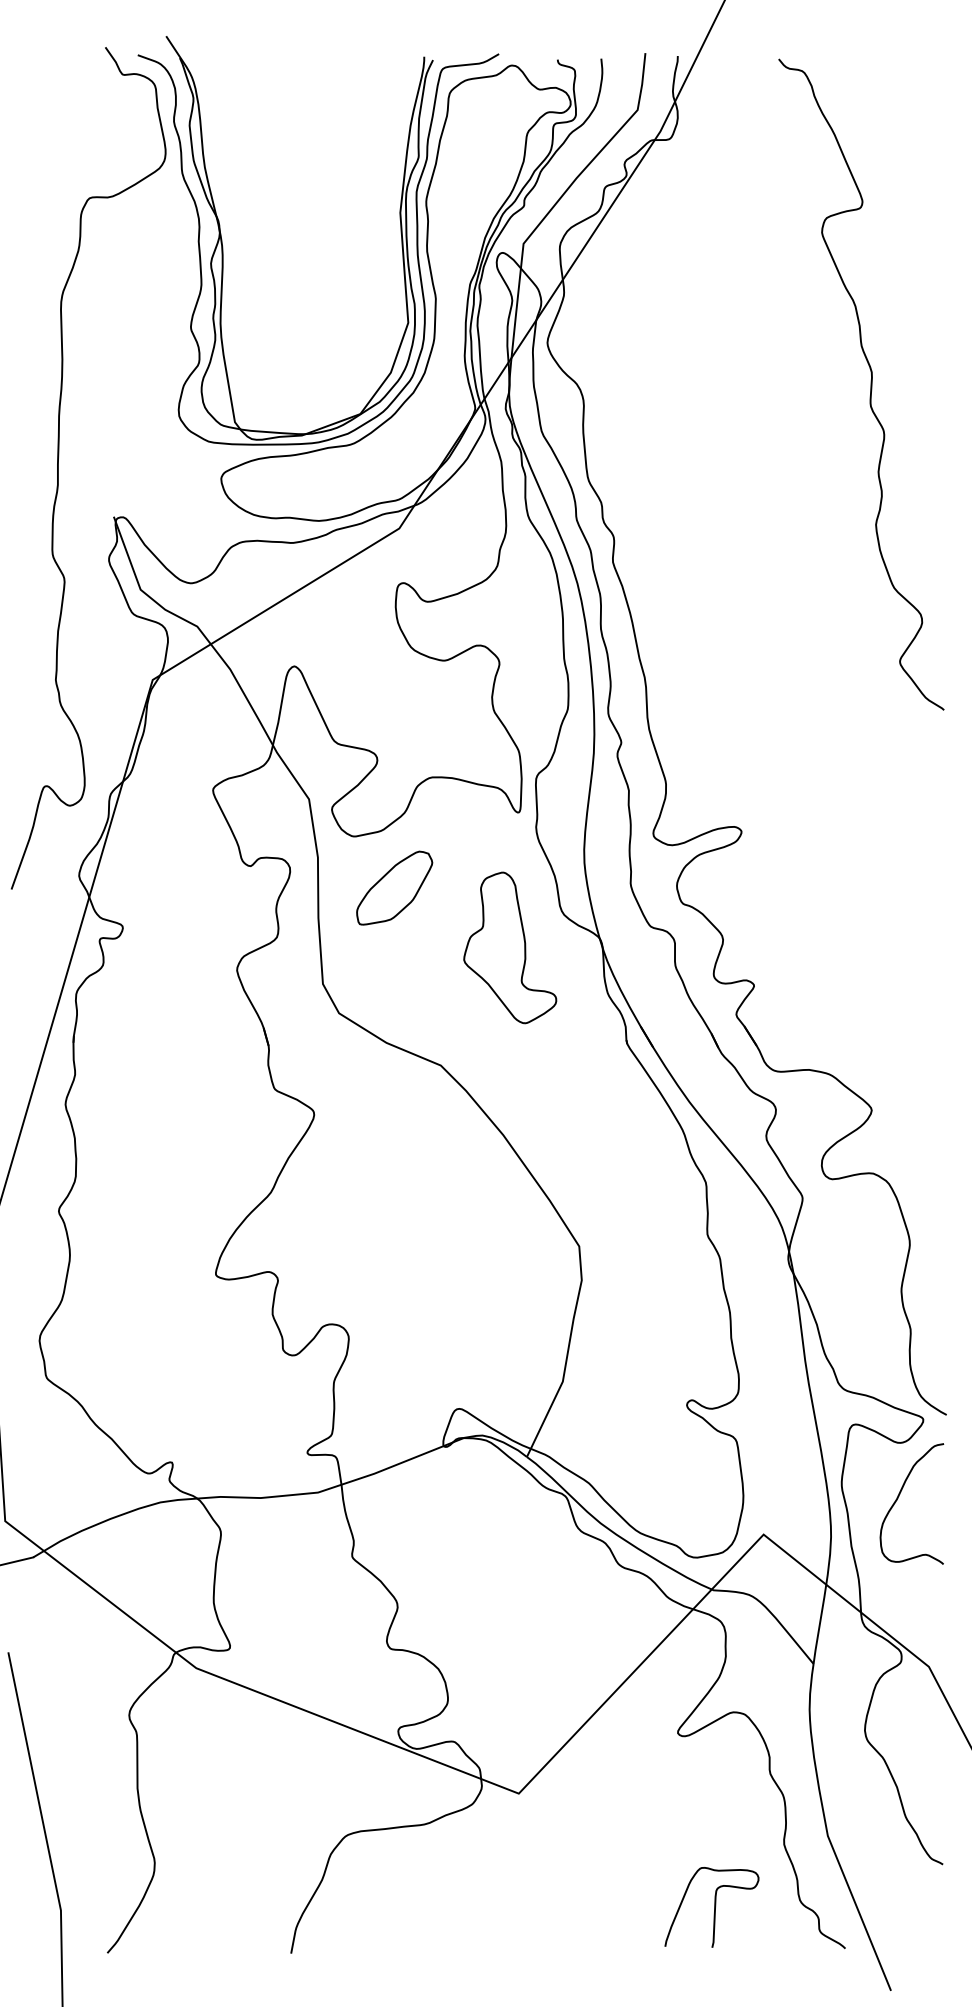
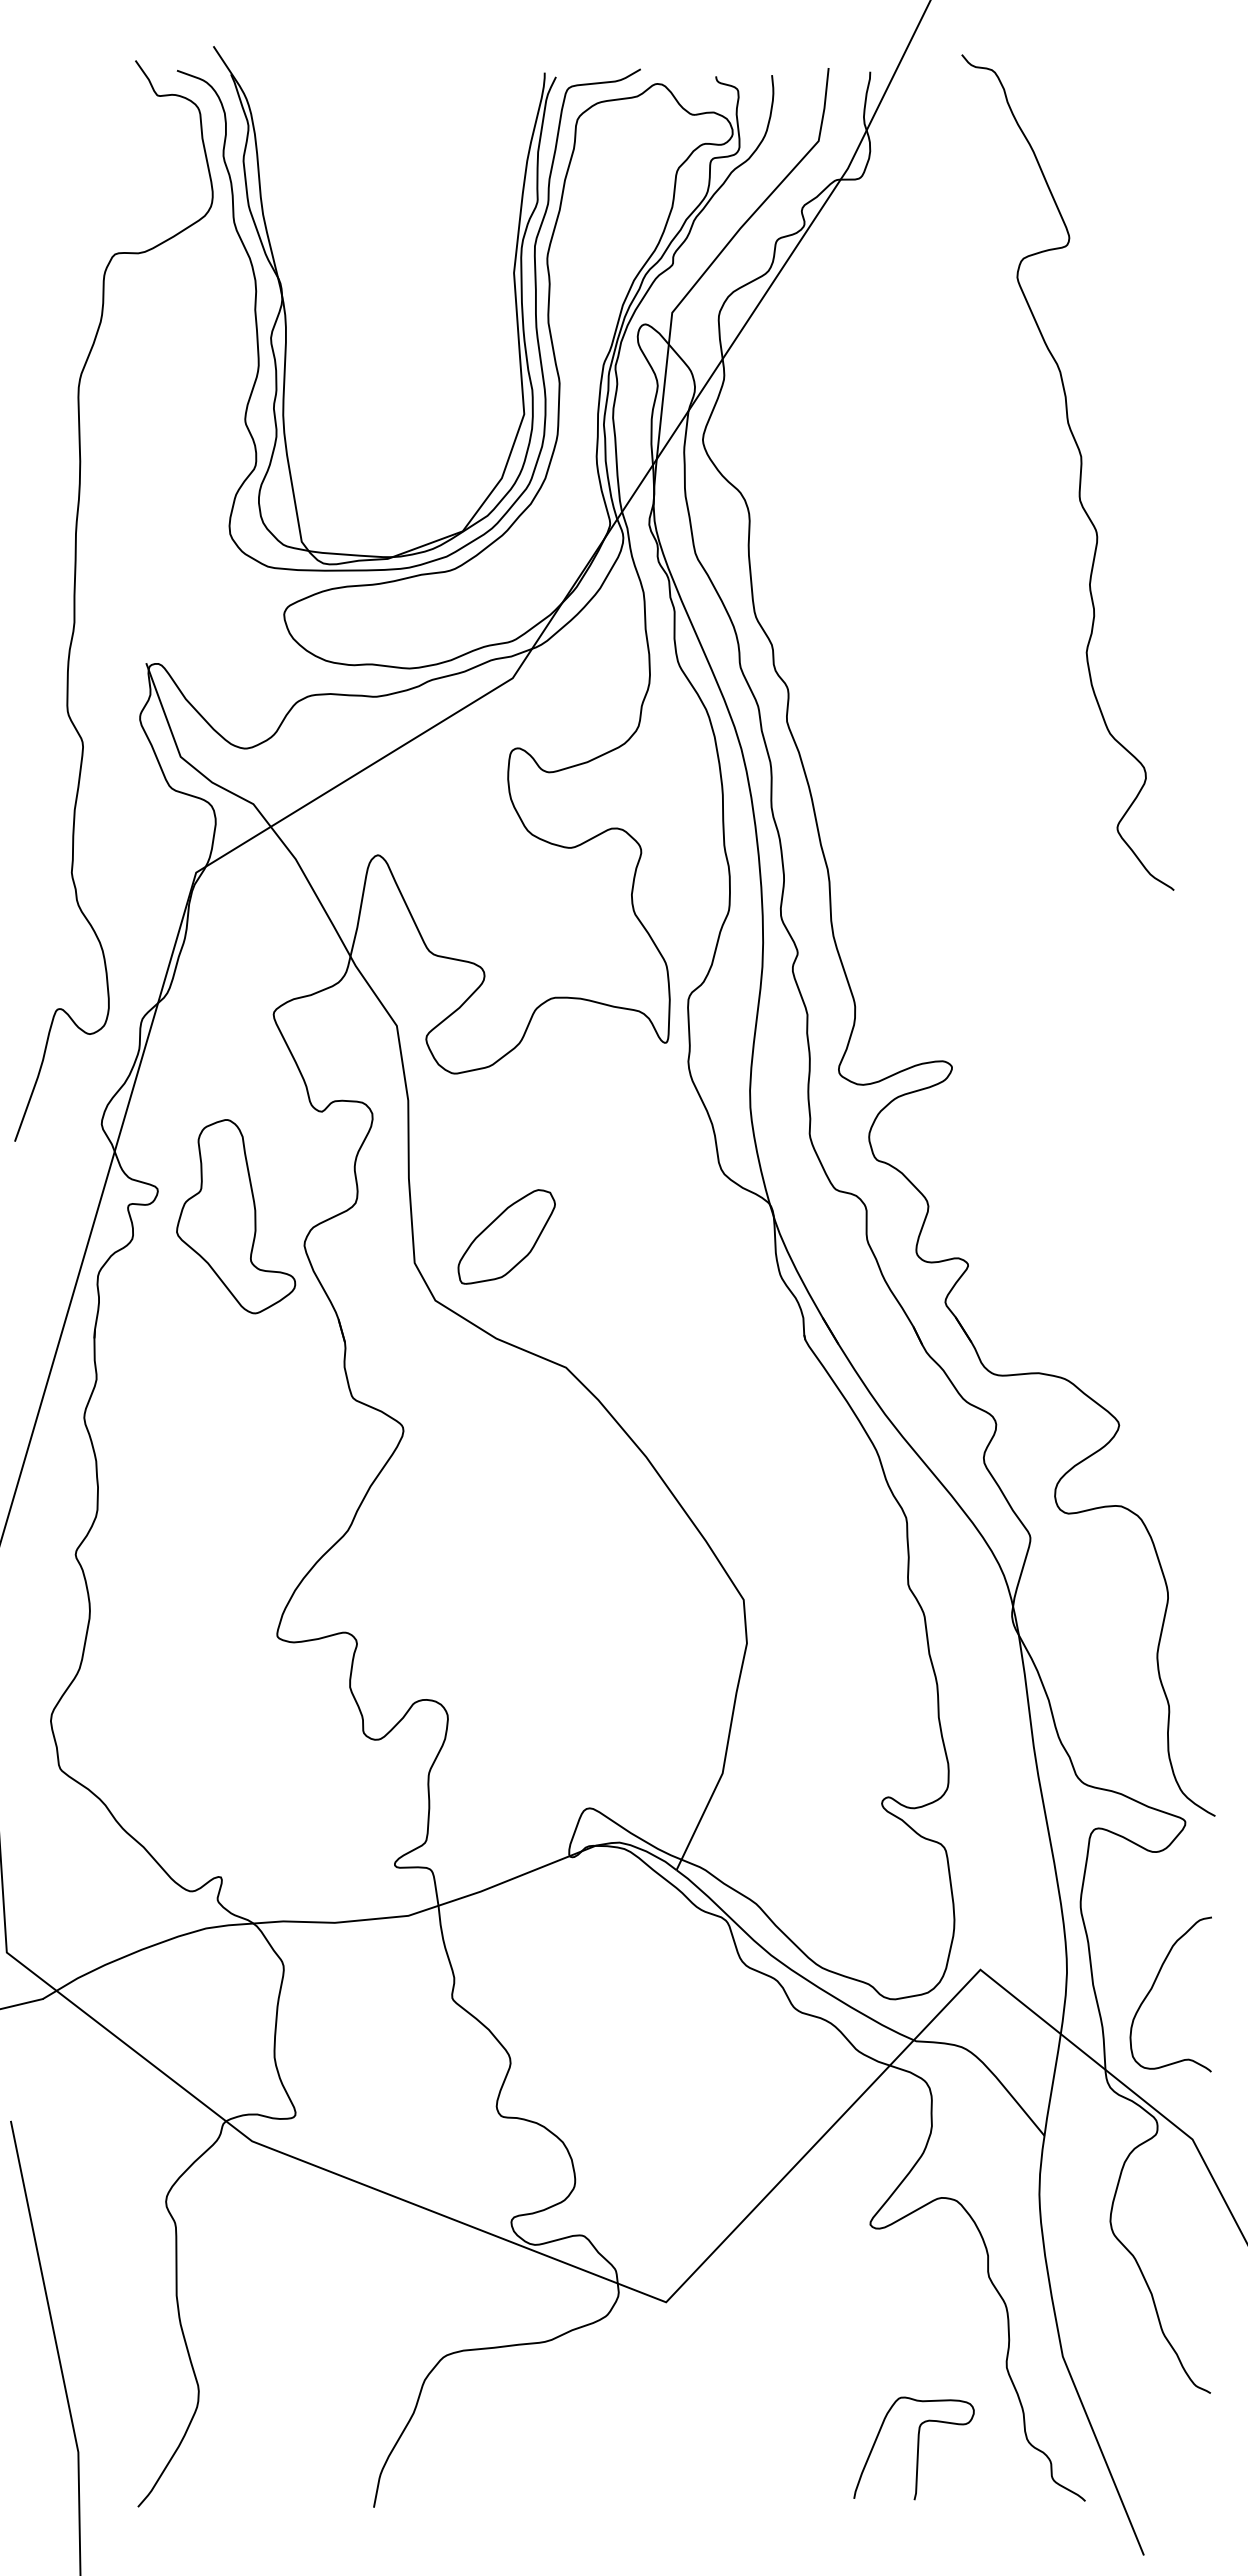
curve: (870, 386) -> (1079, 474), moved
part: (394, 887) -> (506, 1236), moved
part: (510, 947) -> (236, 1216), moved
curve: (897, 1500) -> (1152, 1989), moved

